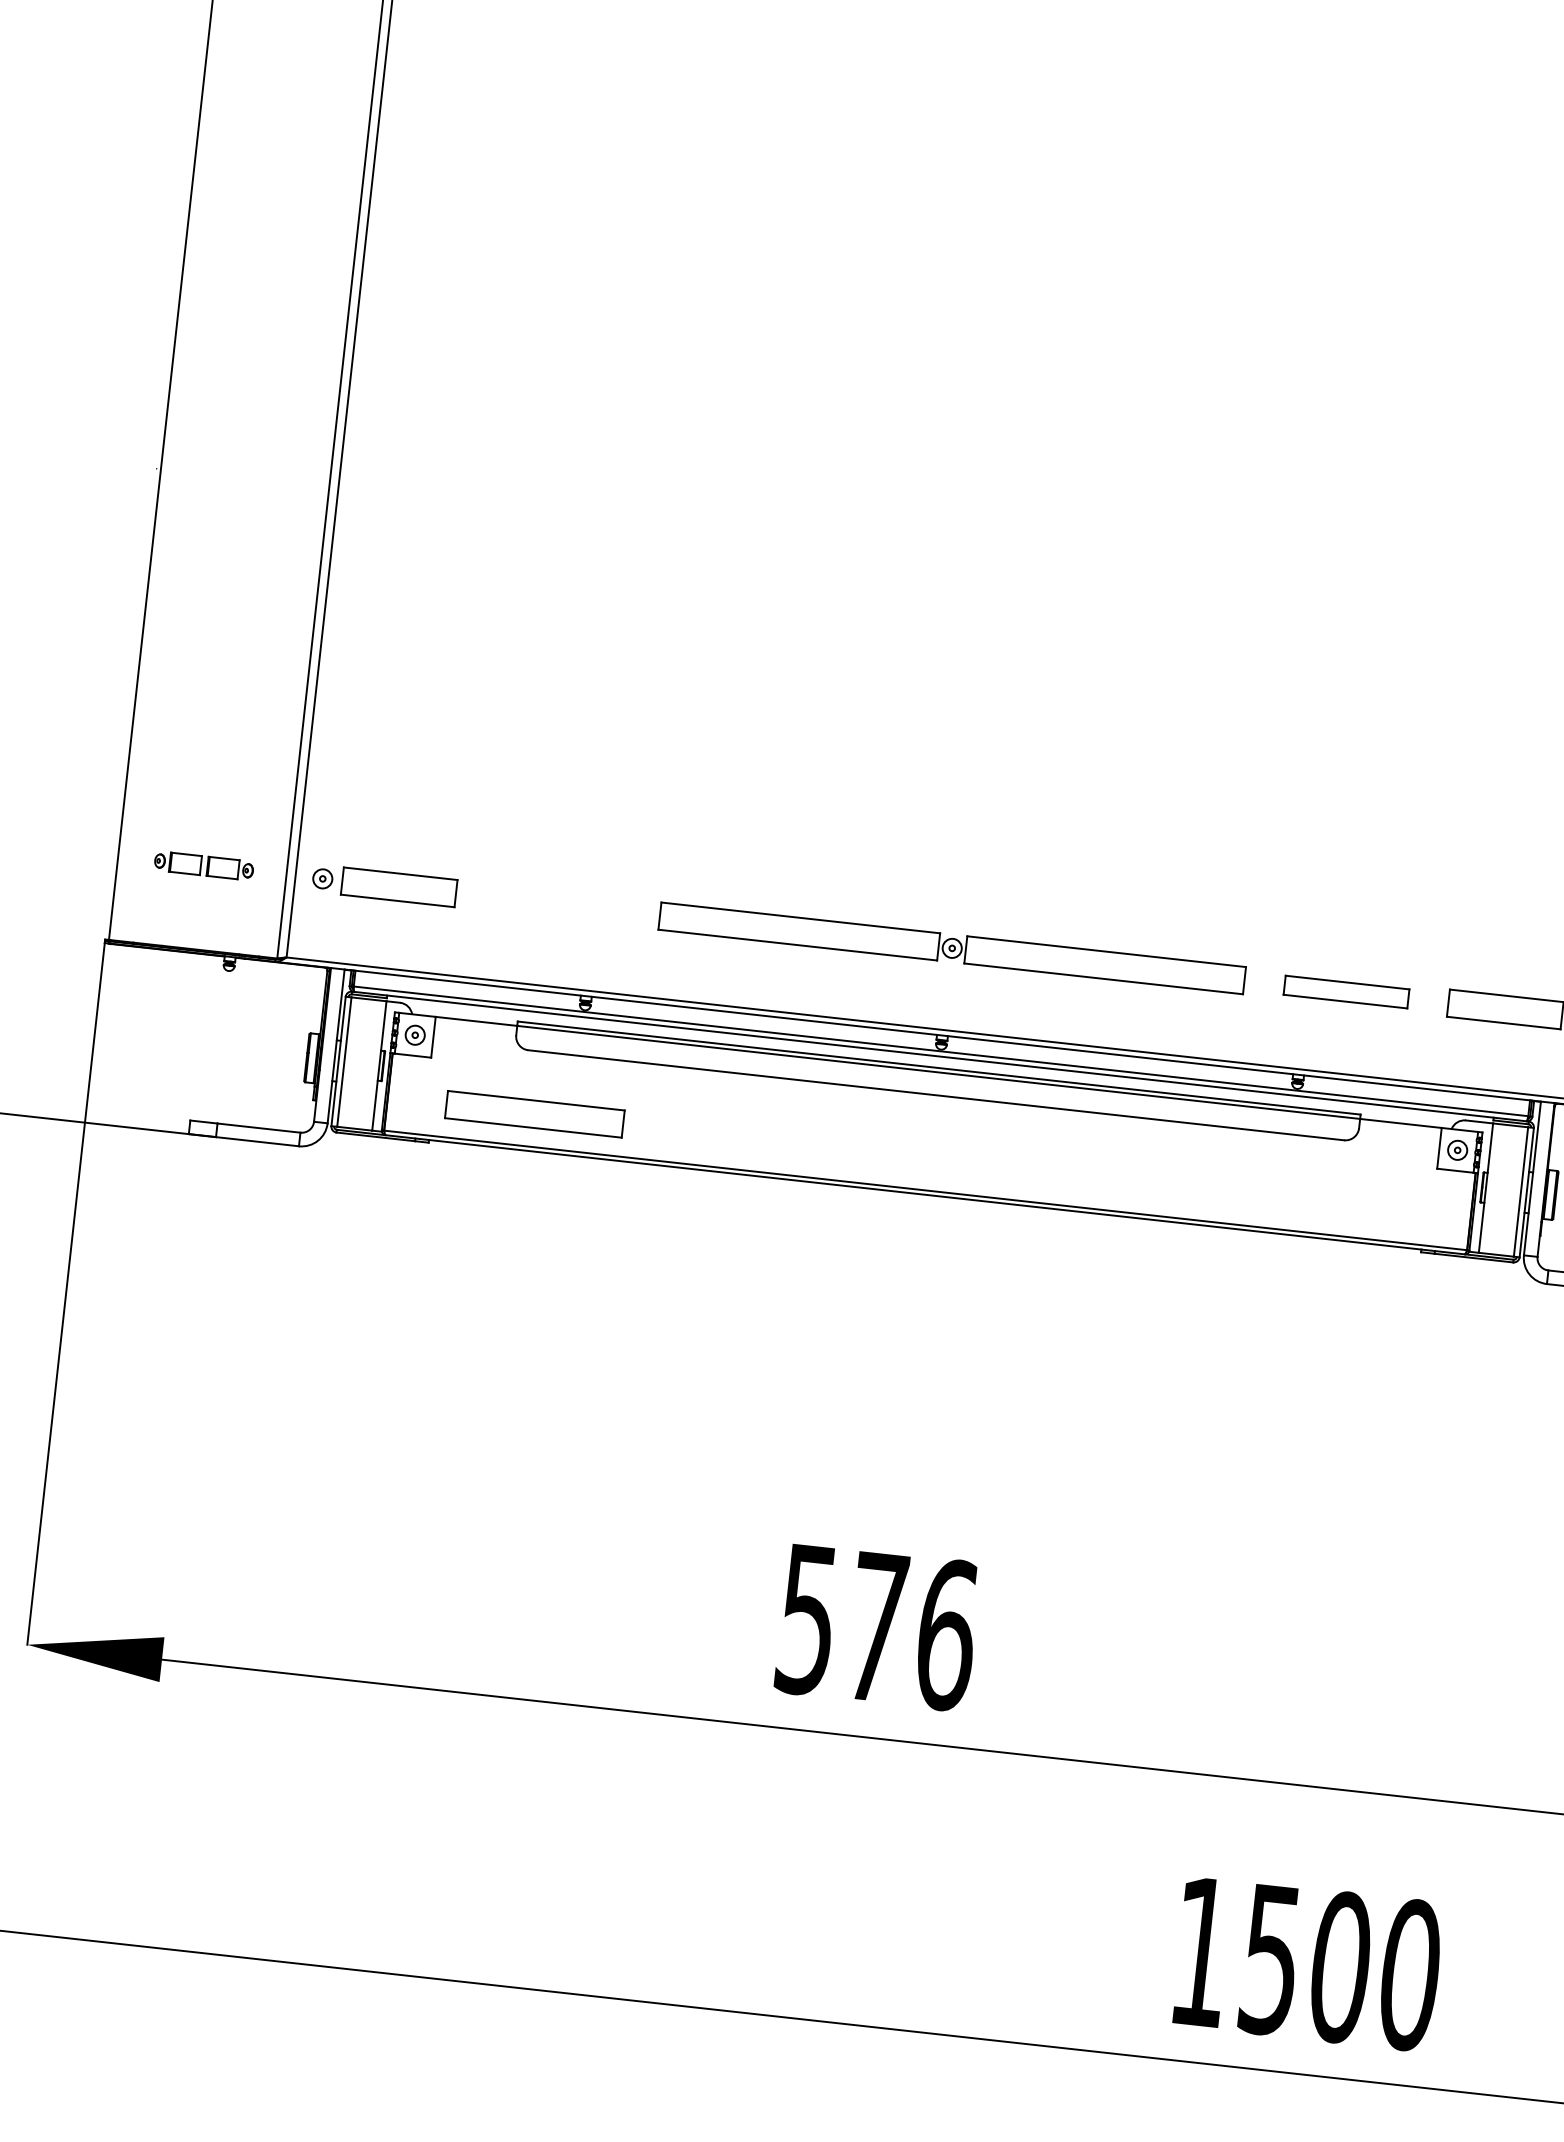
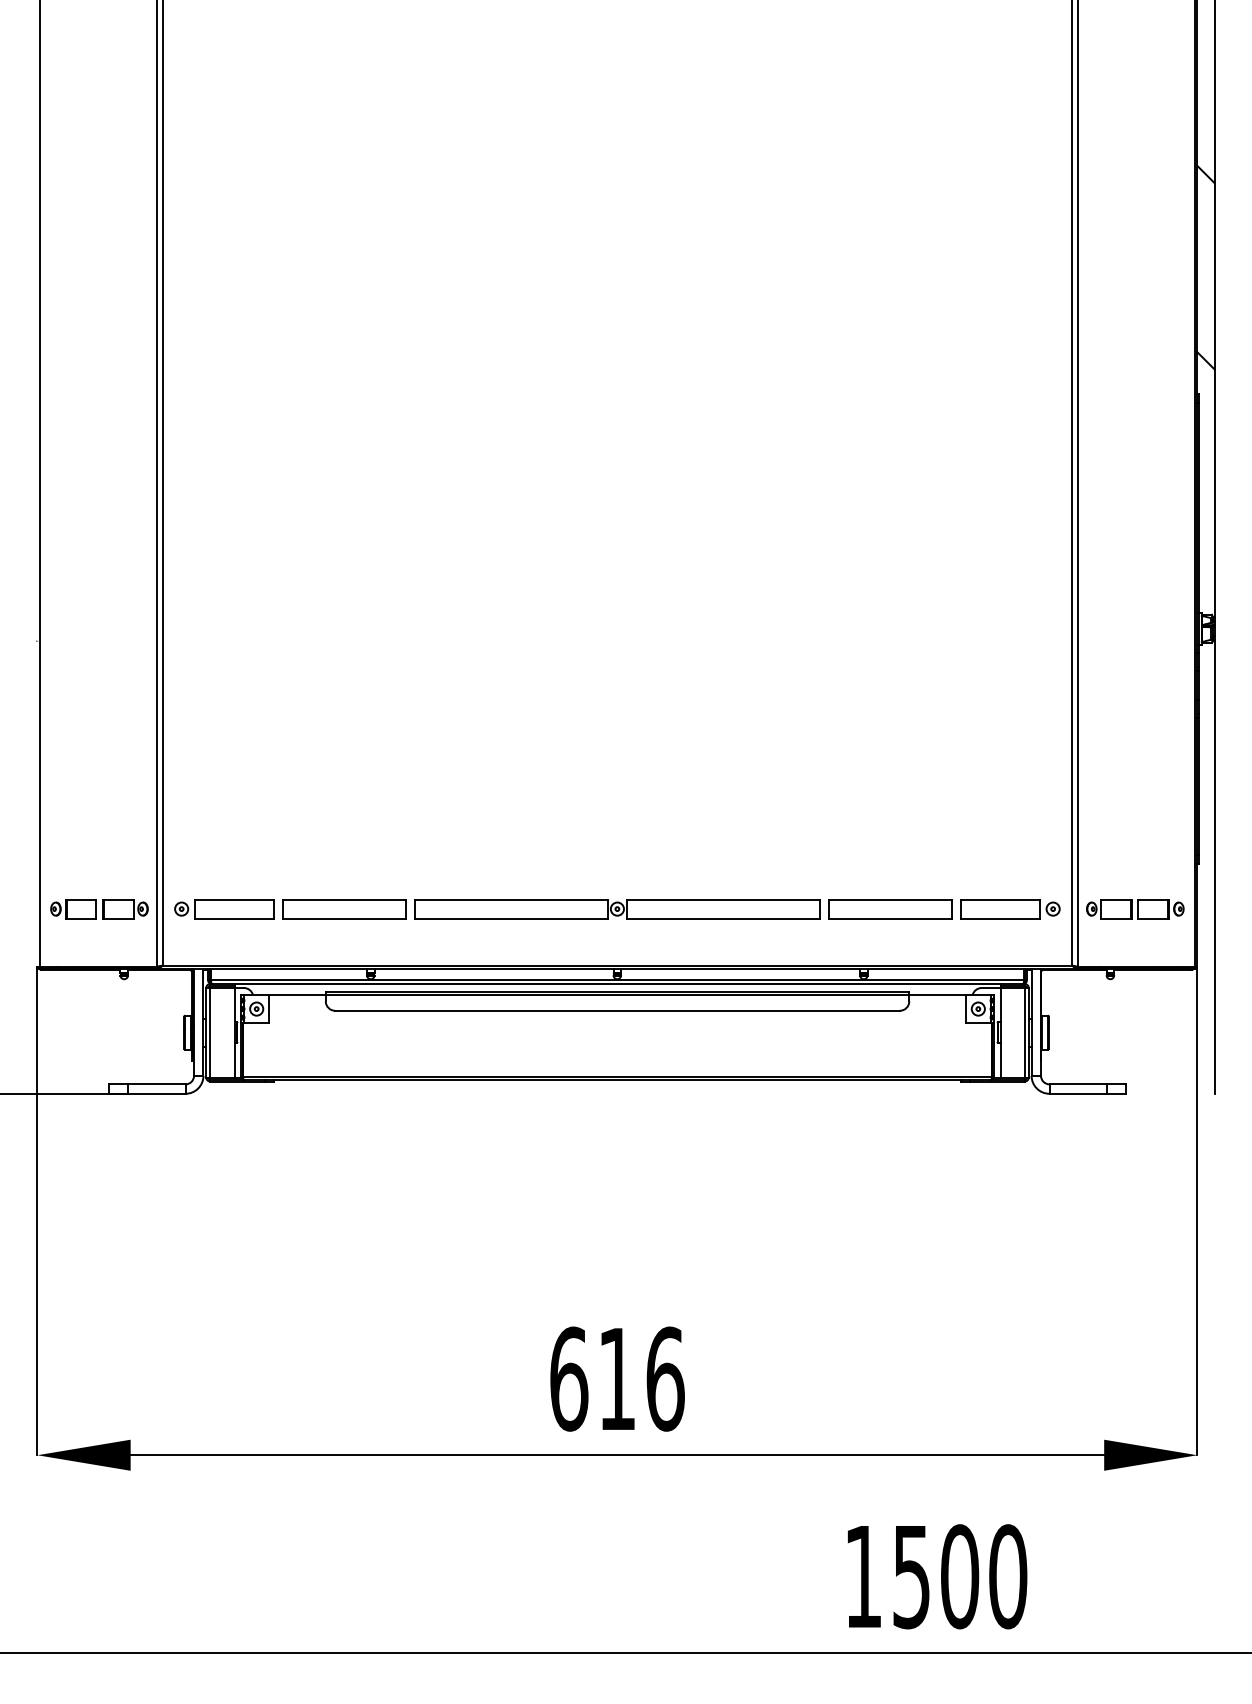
part: (204, 866) -> (99, 909), size x1.43
part: (1346, 992) -> (890, 909), size x1.43
part: (534, 1114) -> (344, 909), moved
text: (841, 1622) -> (592, 1378), 576 -> 616

